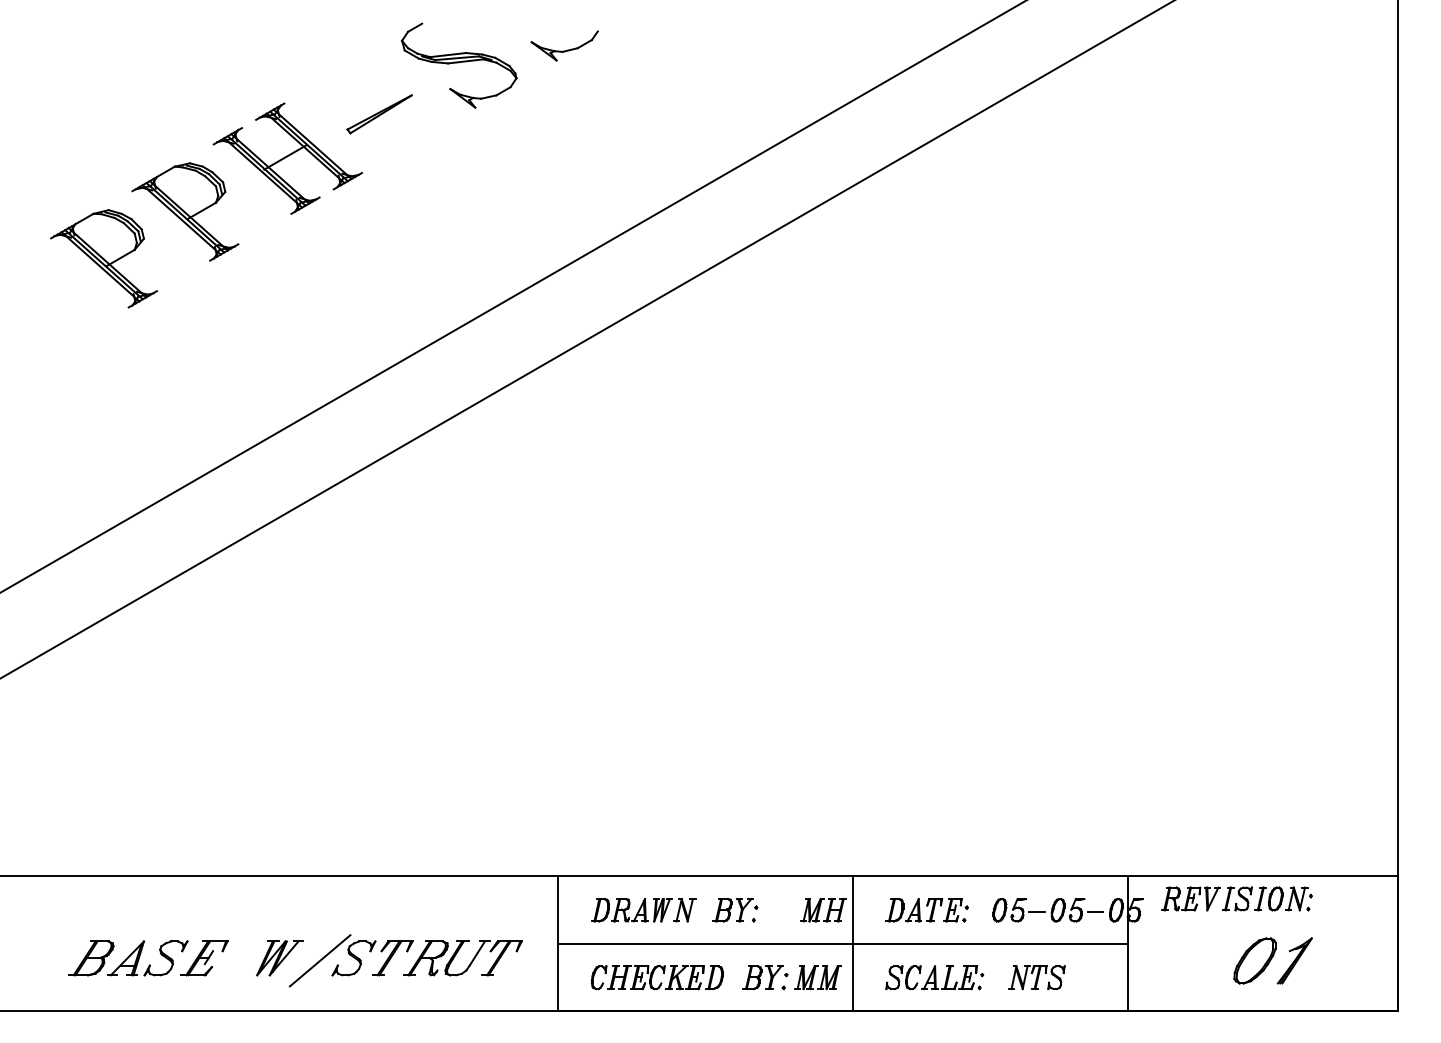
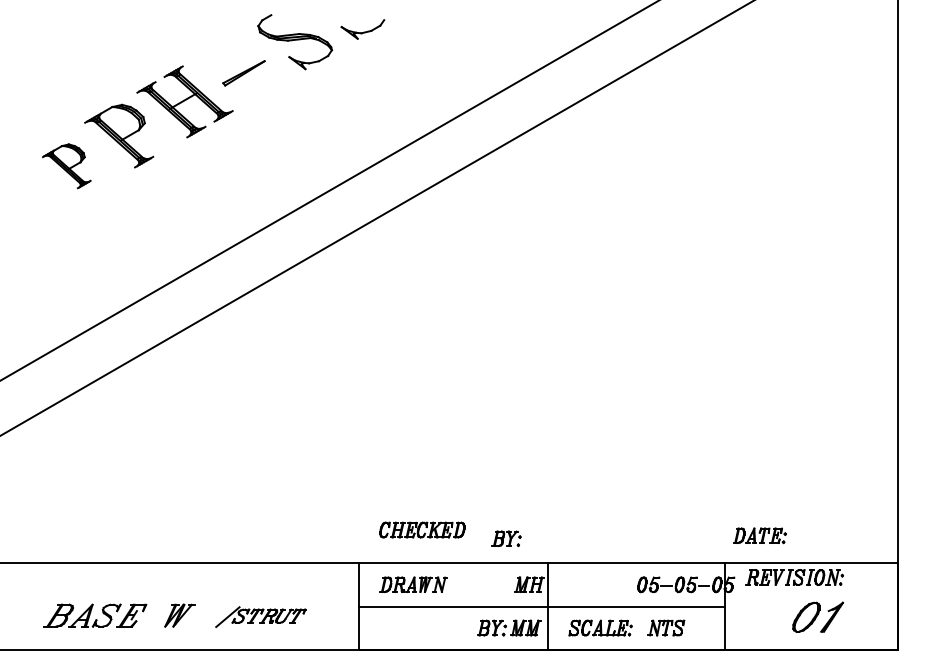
part: (103, 259) -> (66, 166), size x0.7
part: (735, 909) -> (506, 538), moved
part: (926, 909) -> (759, 535), moved
part: (405, 959) -> (260, 616), size x0.6
part: (657, 976) -> (422, 529), moved

